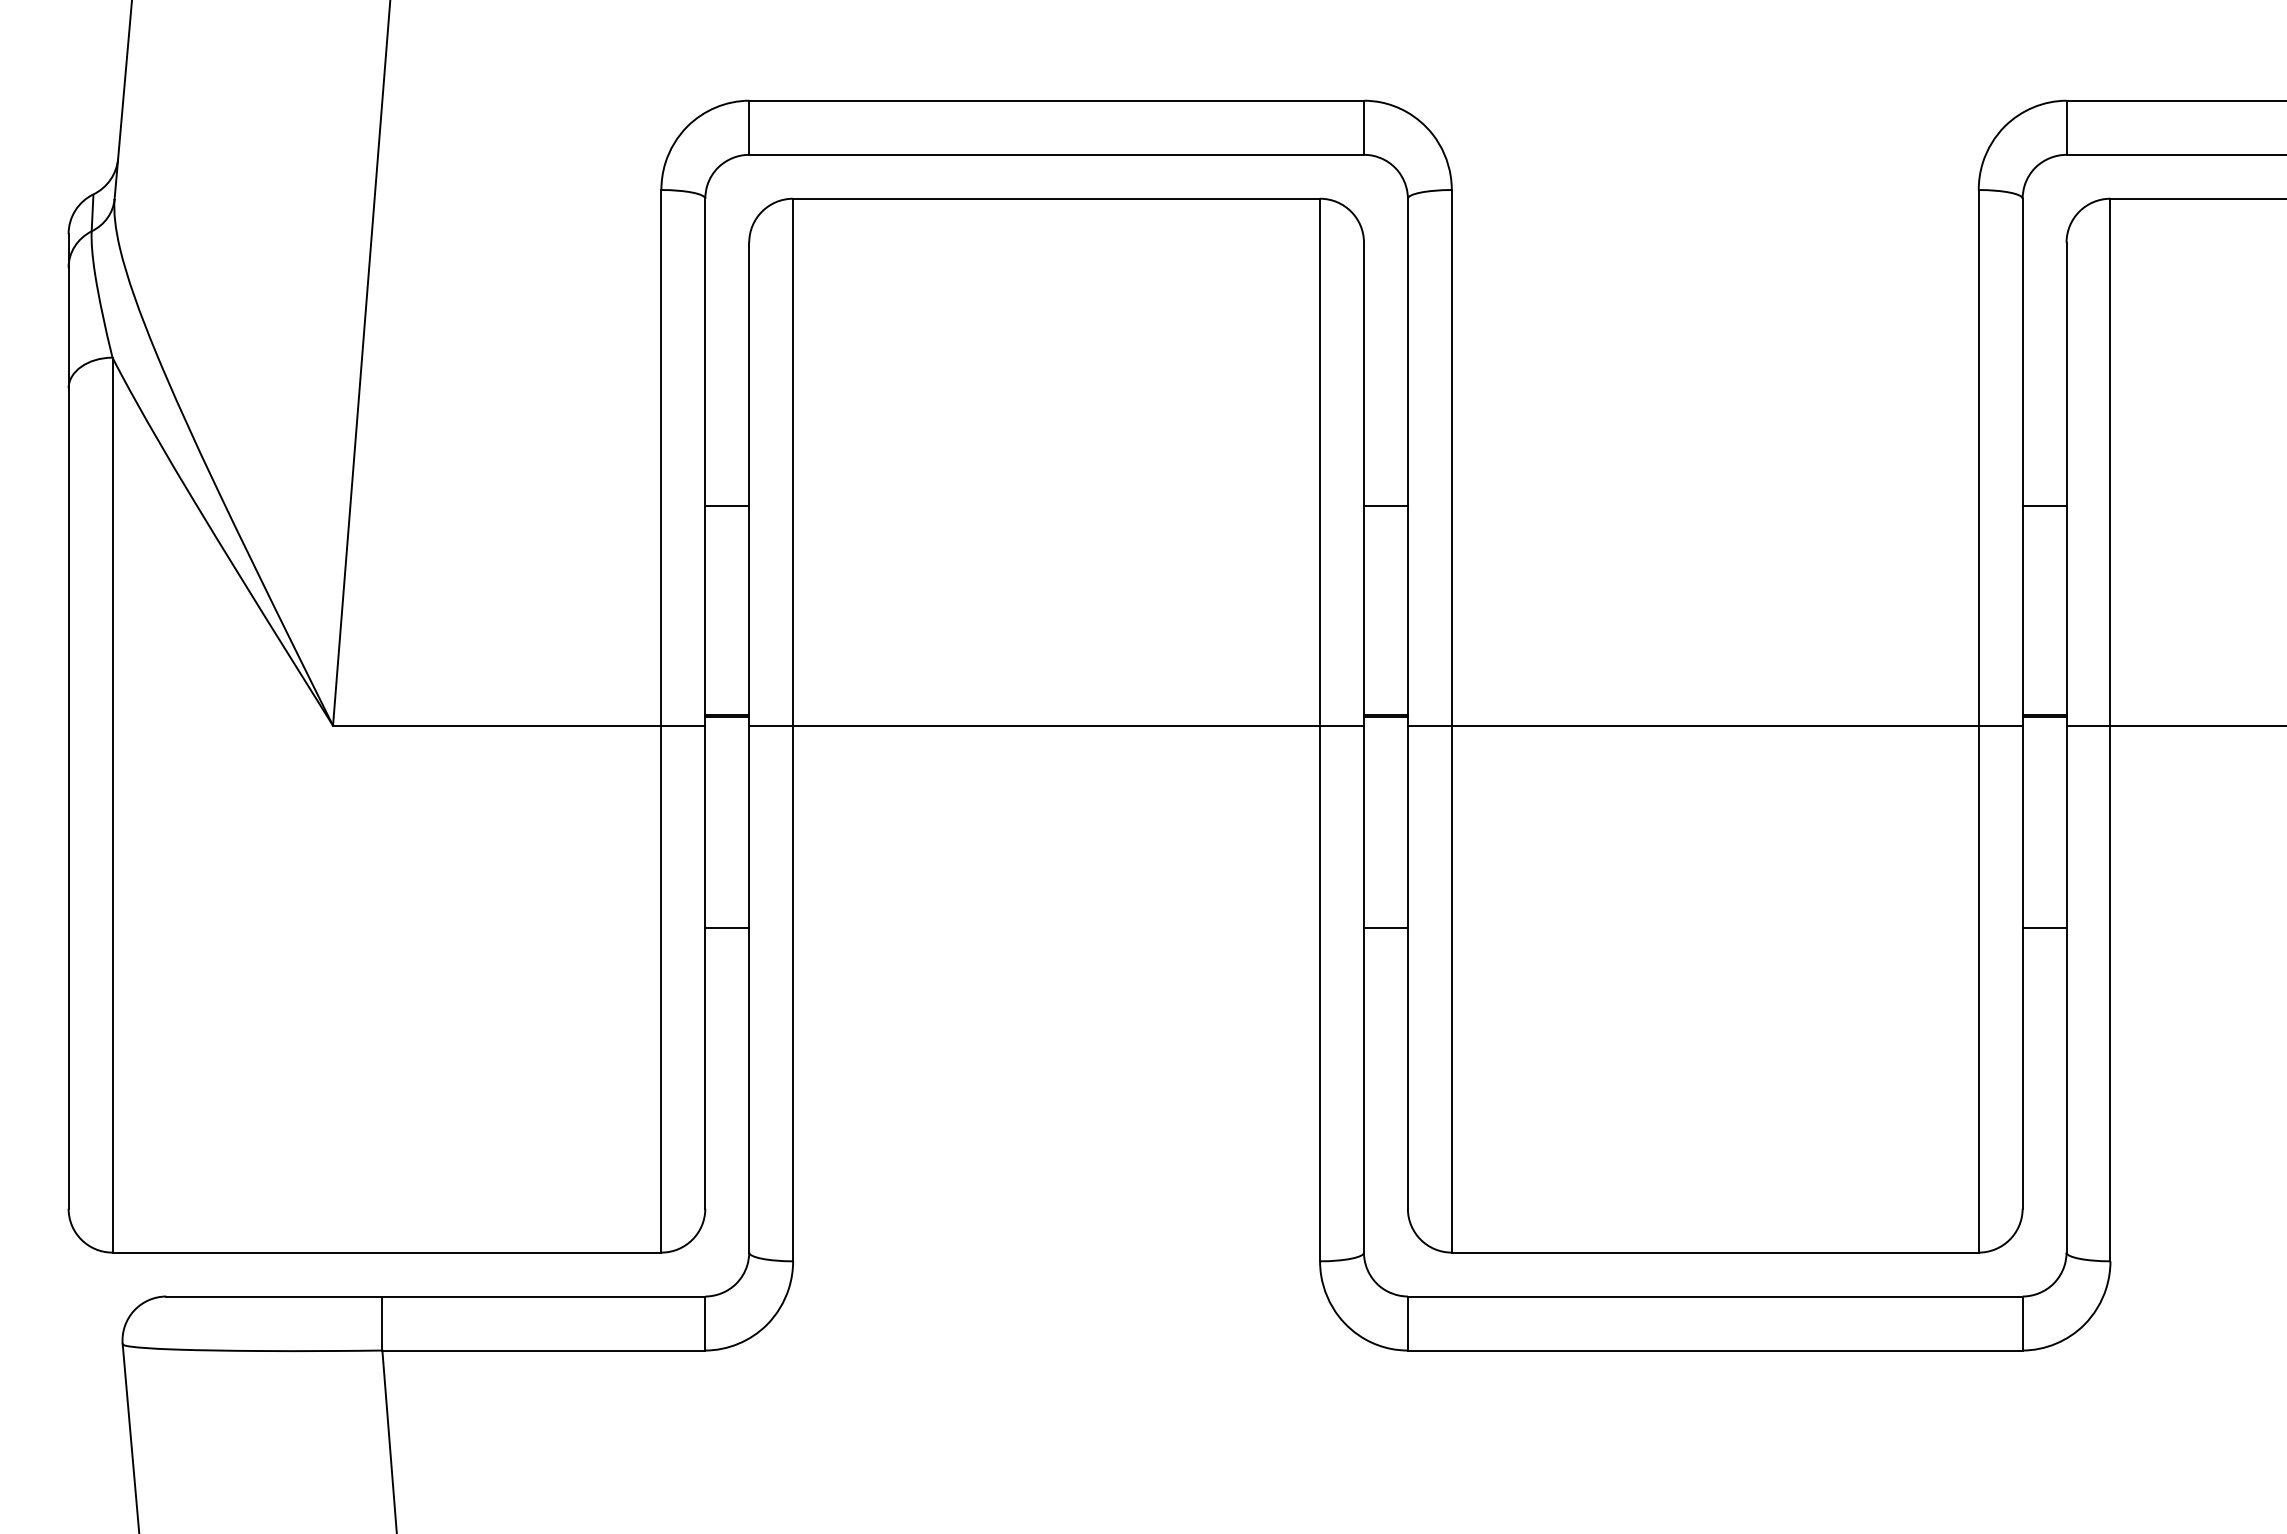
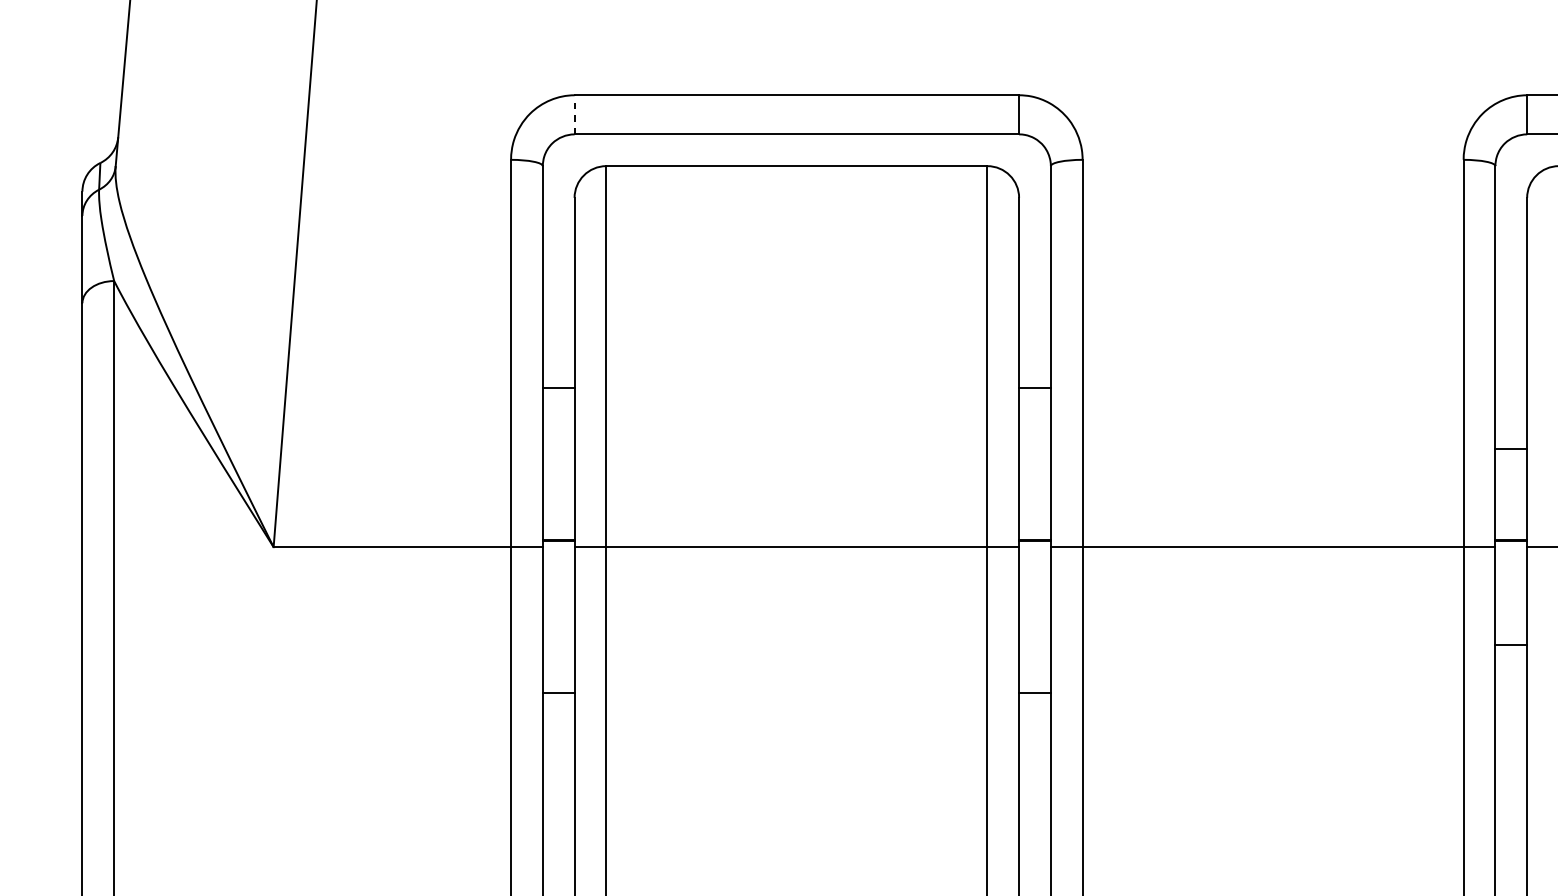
line: (749, 127) -> (574, 114), solid -> dashed
line: (2044, 506) -> (1511, 449), moved
line: (2044, 927) -> (1511, 644), moved

